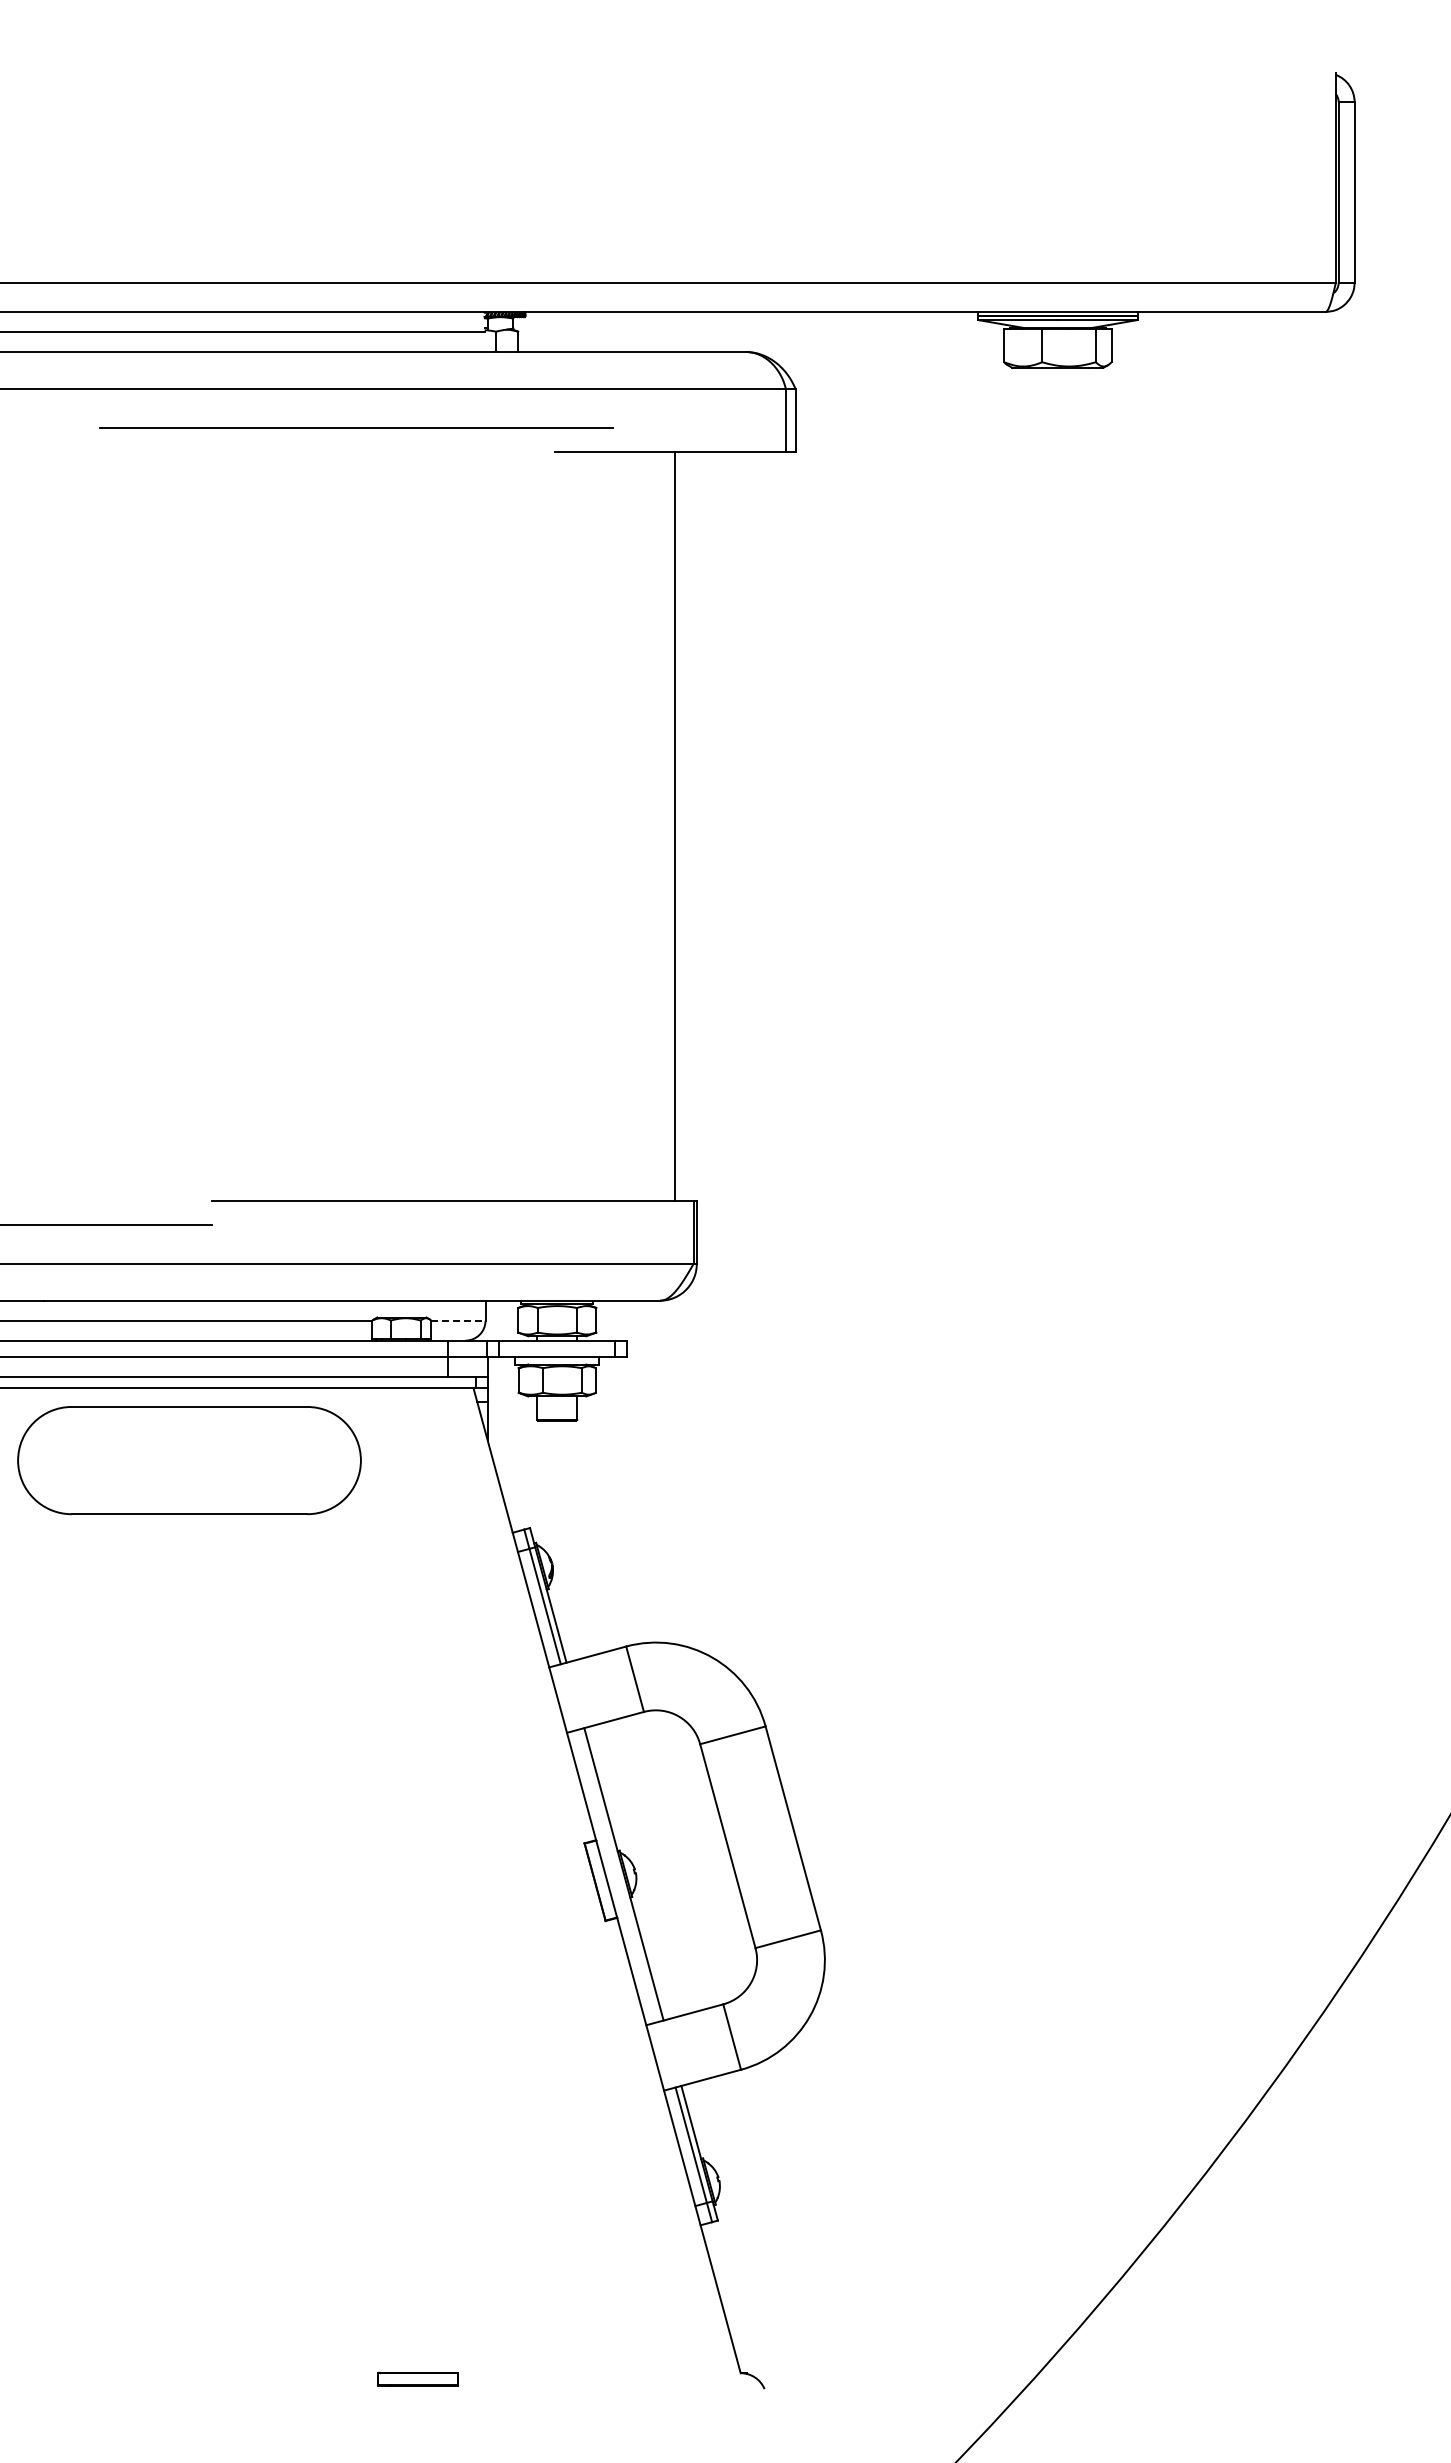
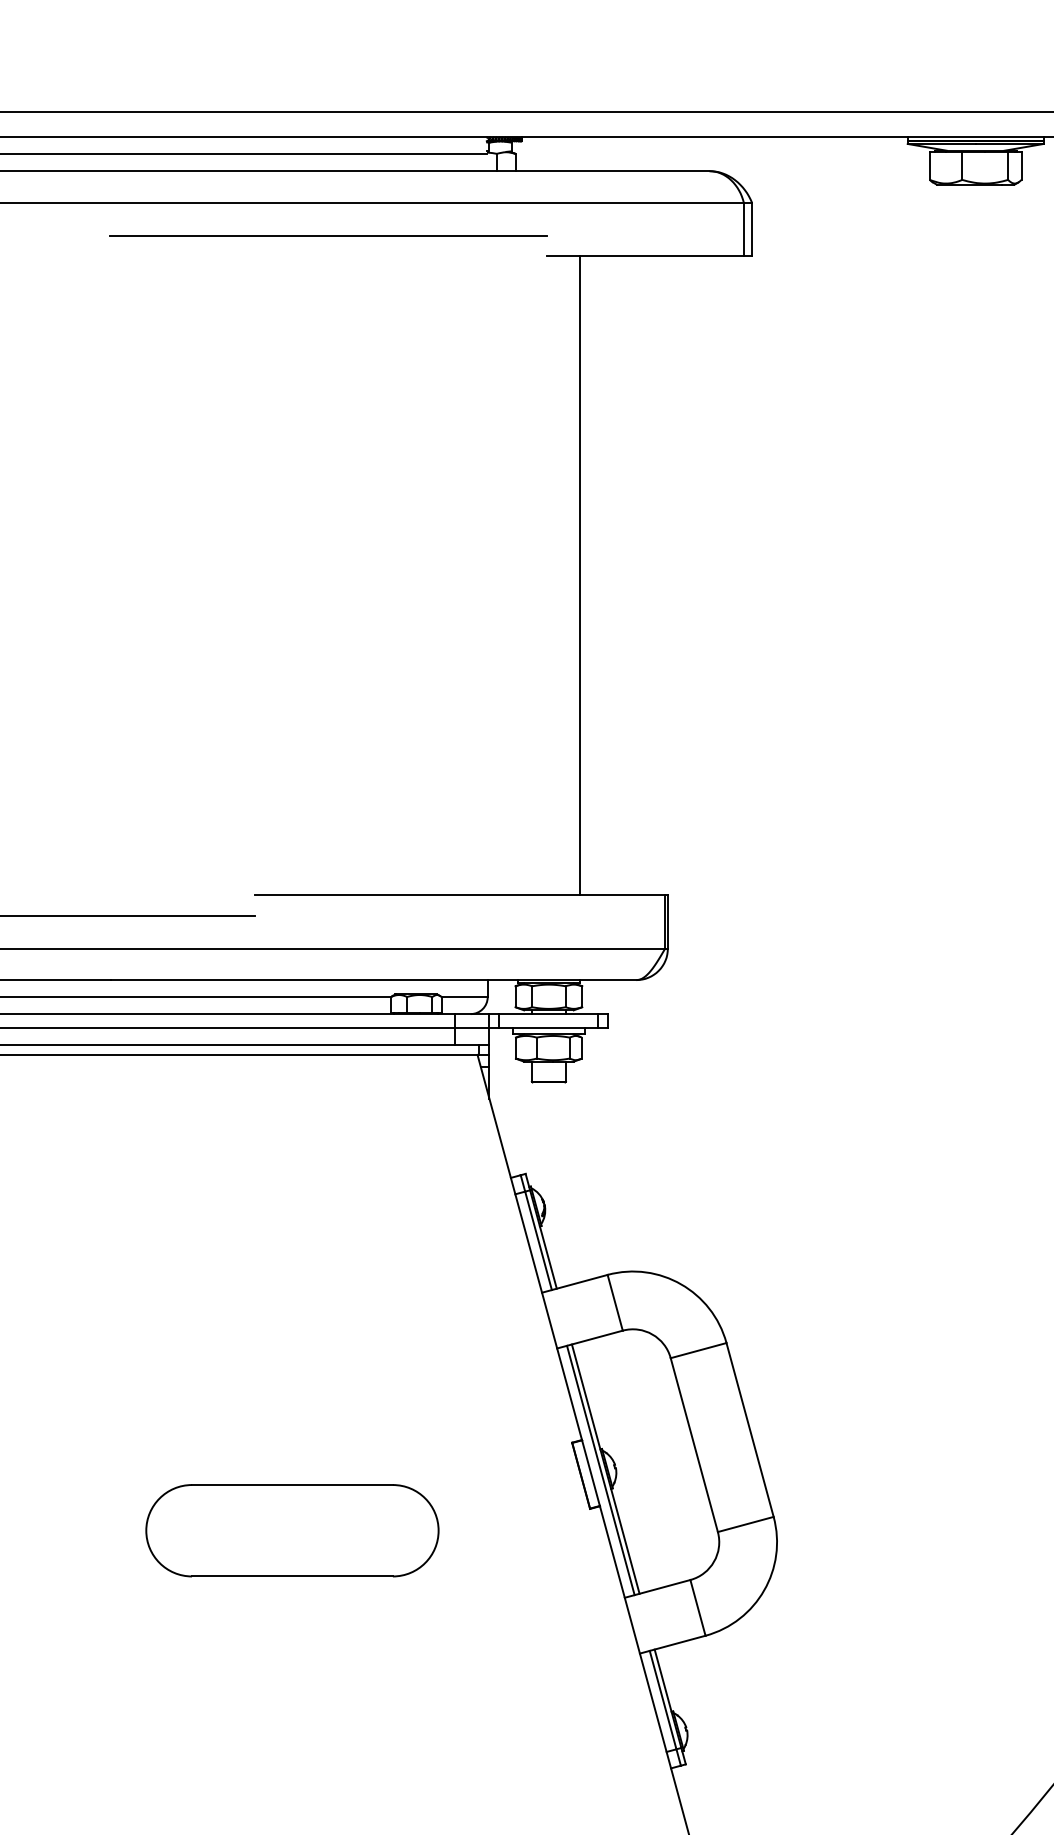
line: (356, 427) -> (328, 235), moved
line: (675, 826) -> (579, 575), moved
line: (458, 1320) -> (464, 996), dashed -> solid
part: (189, 1460) -> (292, 1530), moved
line: (617, 1875) -> (600, 1470), added

